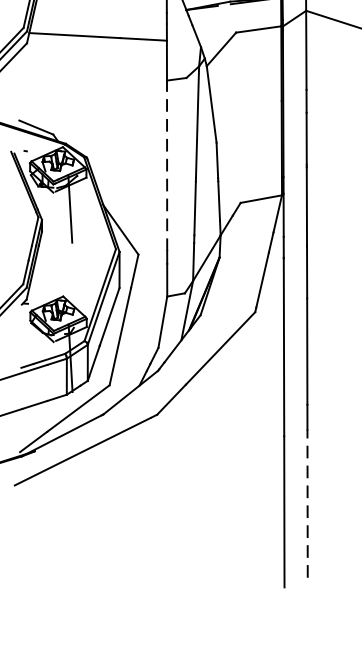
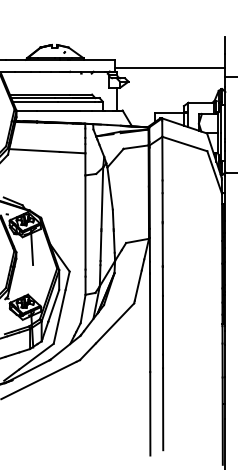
line: (167, 165) -> (85, 222), dashed -> solid
line: (308, 504) -> (163, 409), dashed -> solid

